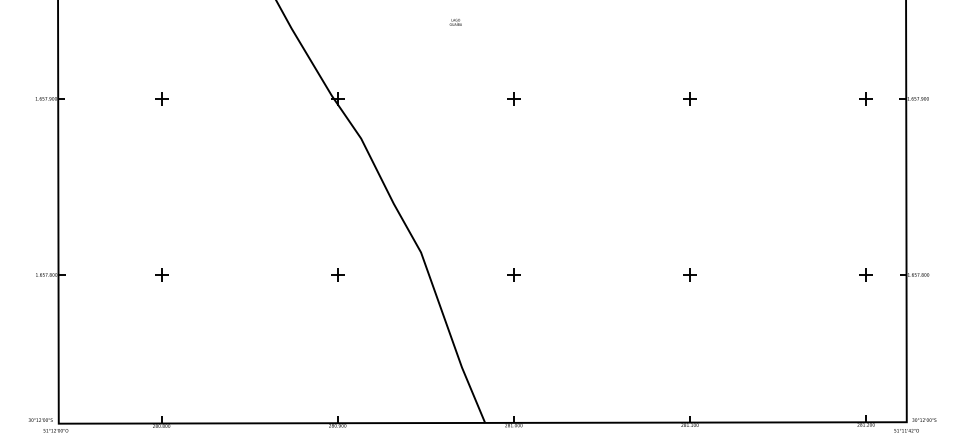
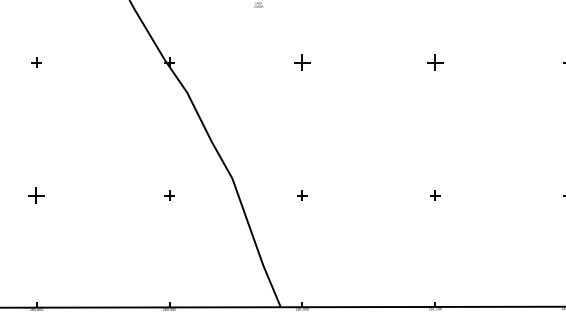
part: (513, 98) -> (302, 62), size x1.6
part: (689, 98) -> (434, 62), size x1.6
part: (161, 274) -> (36, 195), size x1.6

